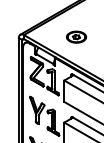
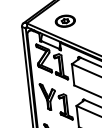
part: (76, 36) -> (65, 20), moved

